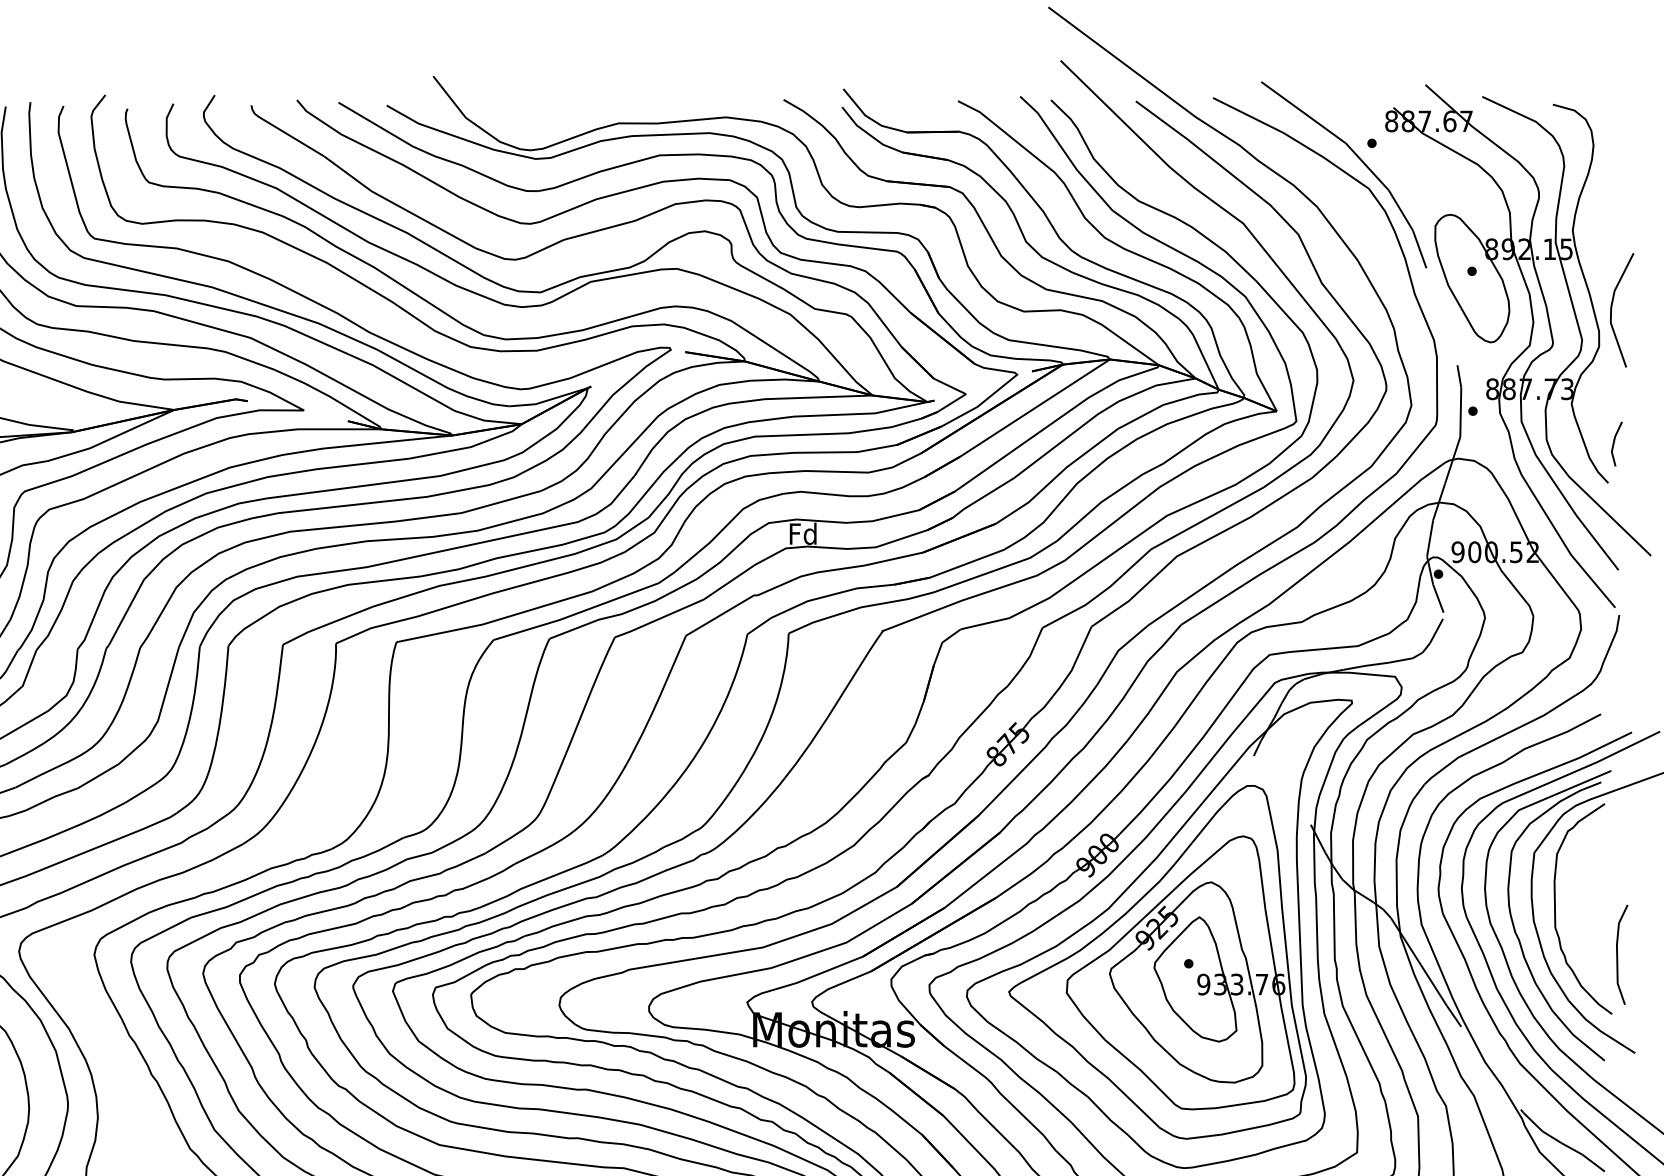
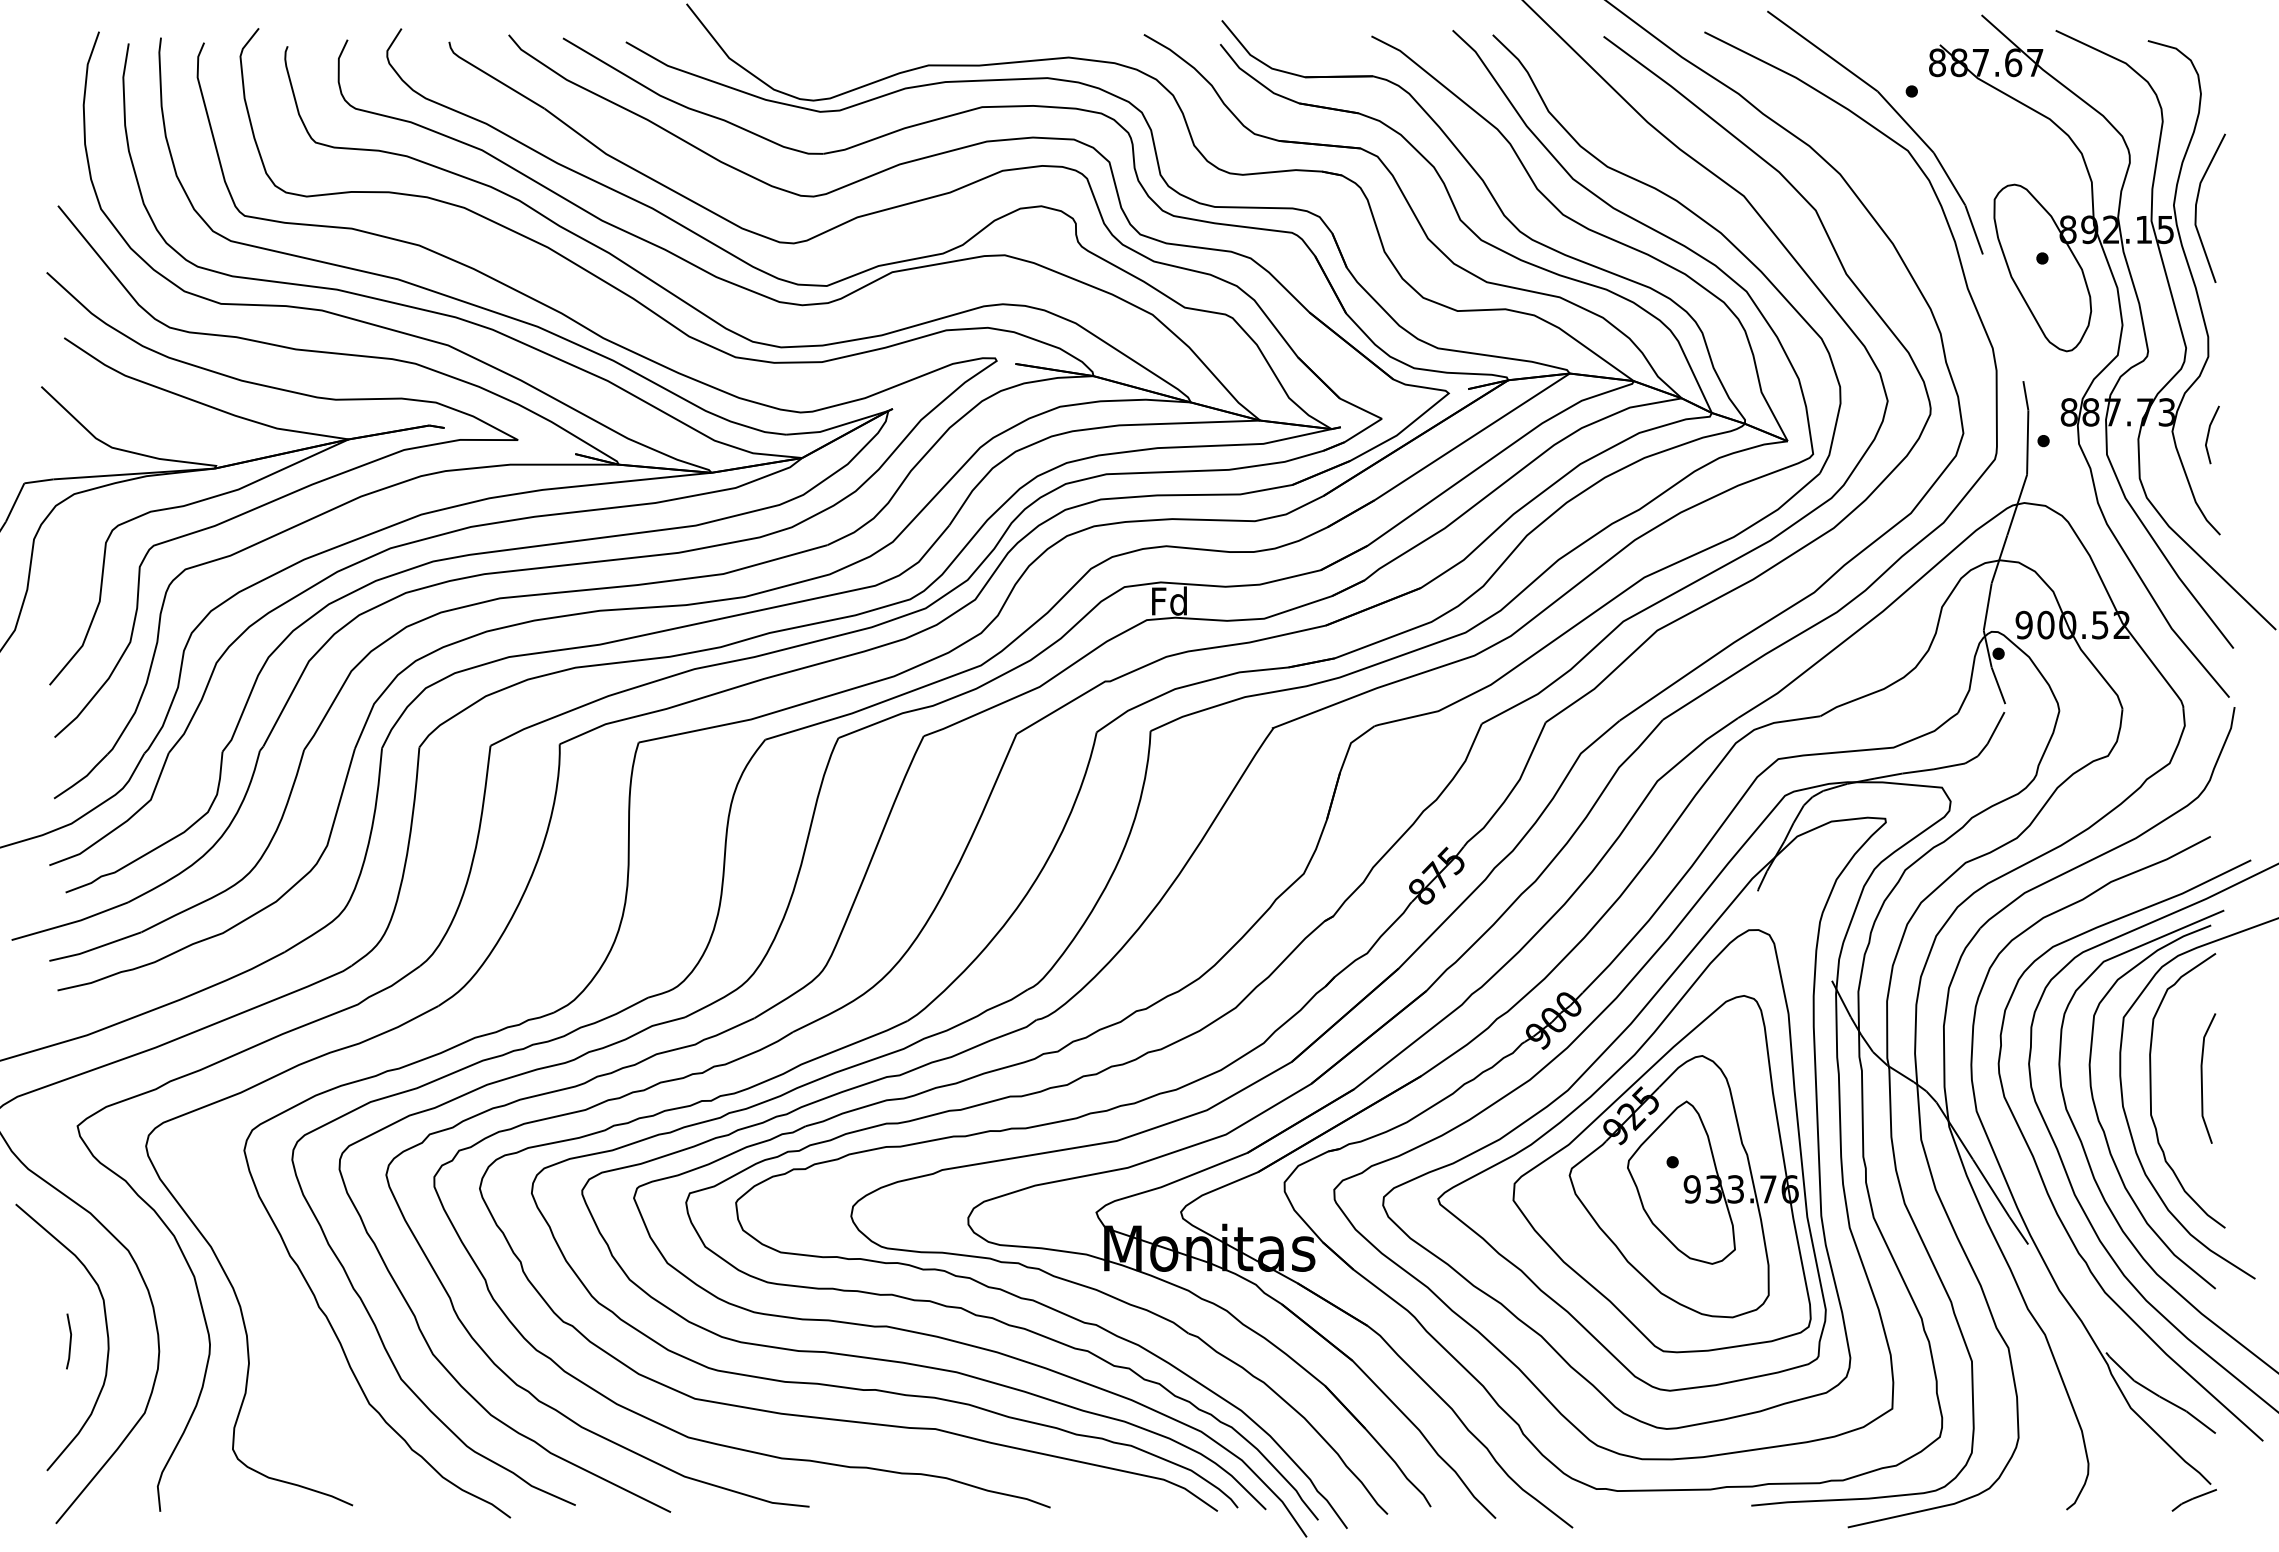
line: (1612, 306) -> (2197, 203), moved
line: (1614, 443) -> (2209, 434), moved
line: (1617, 954) -> (2202, 1078), moved

